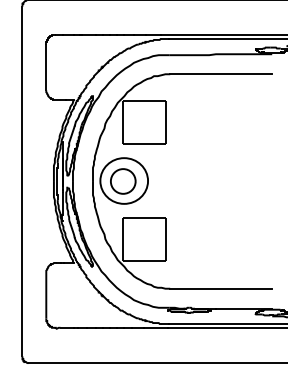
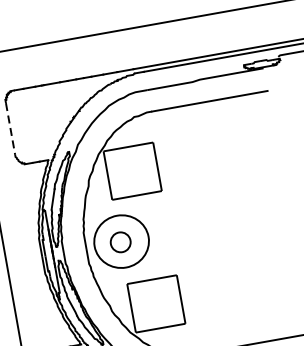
line: (46, 67) -> (10, 128), solid -> dashed
circle: (123, 181) -> (120, 242), size x0.7

